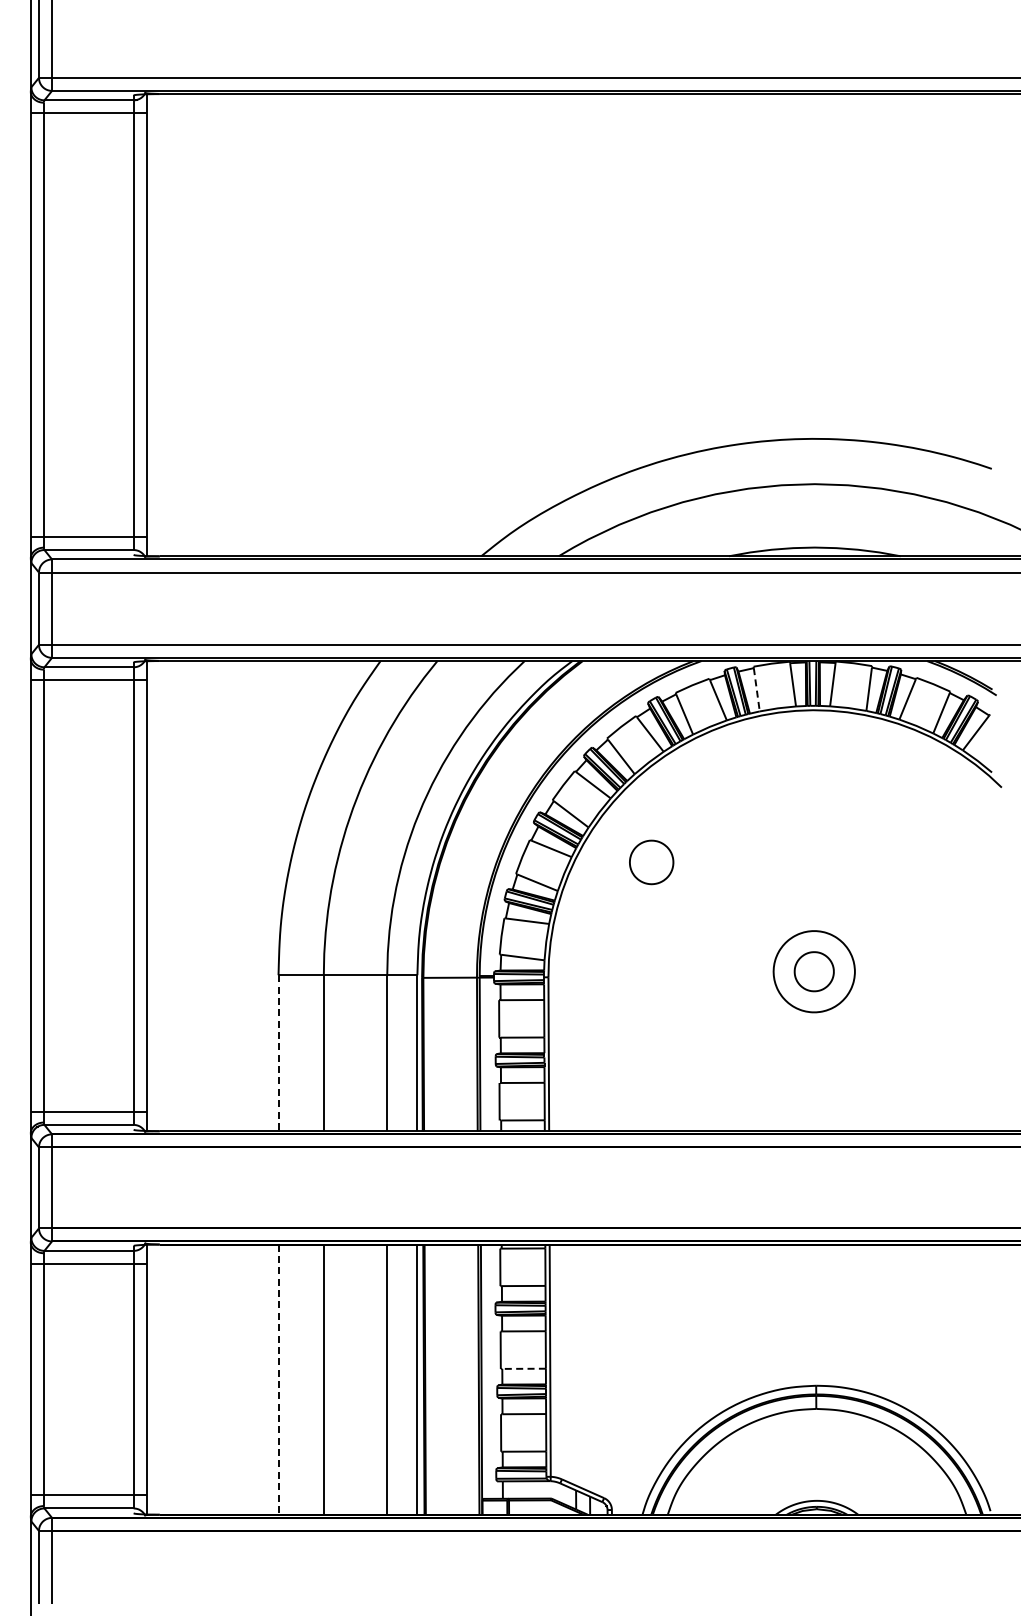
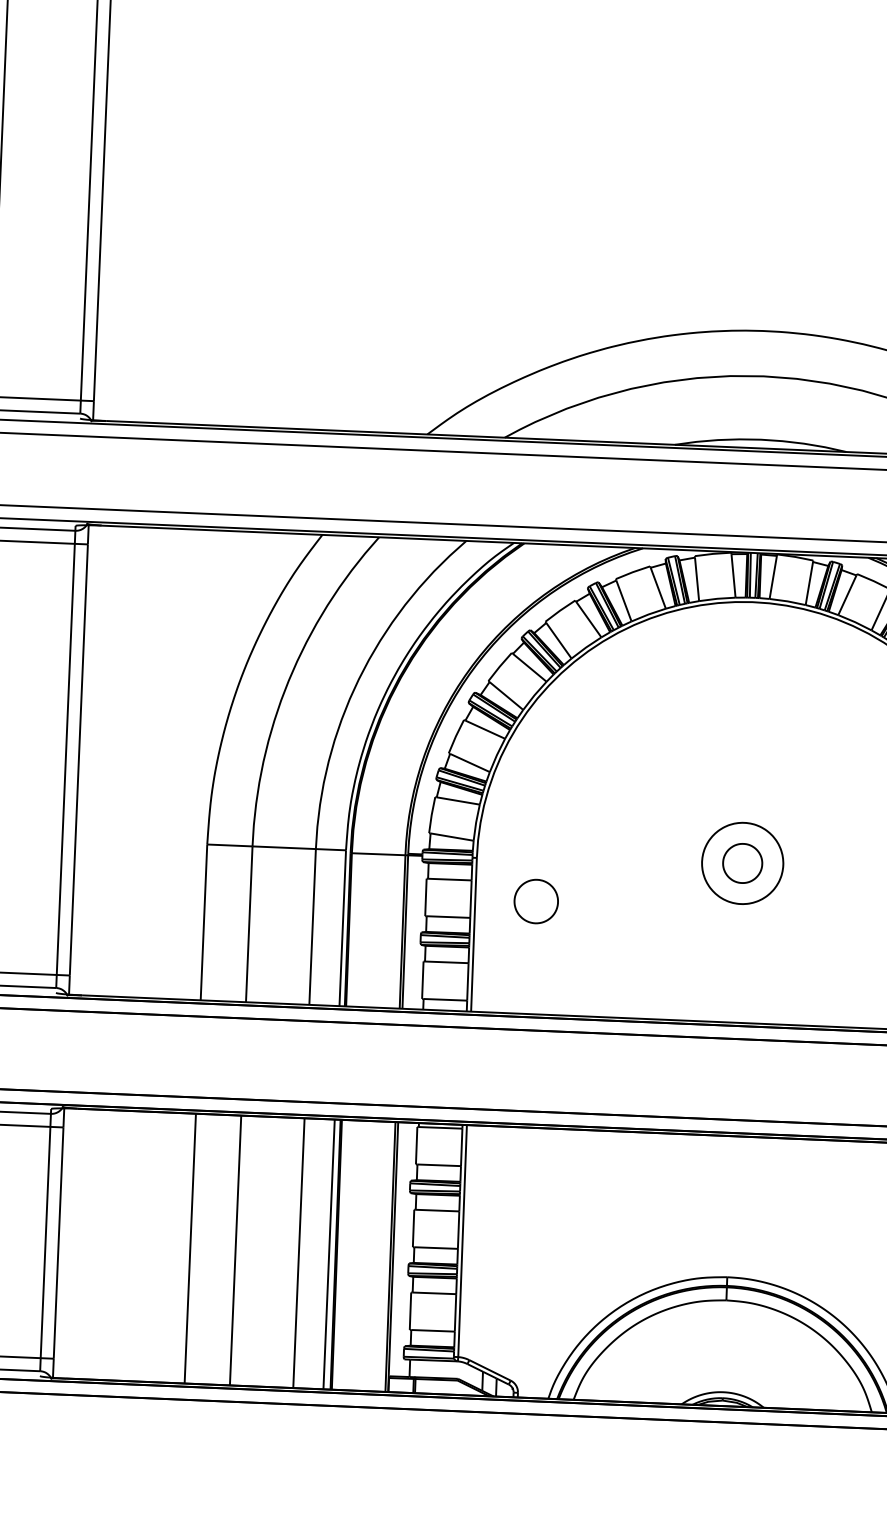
line: (756, 689) -> (696, 579), dashed -> solid
part: (651, 862) -> (536, 901), moved
line: (278, 1053) -> (203, 922), dashed -> solid
line: (524, 1368) -> (436, 1247), dashed -> solid
line: (278, 1380) -> (190, 1249), dashed -> solid

